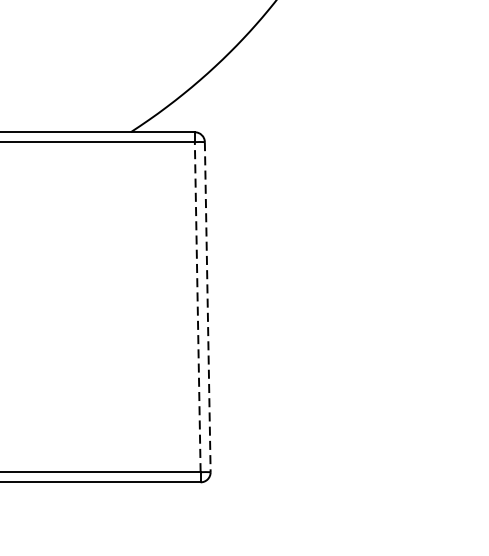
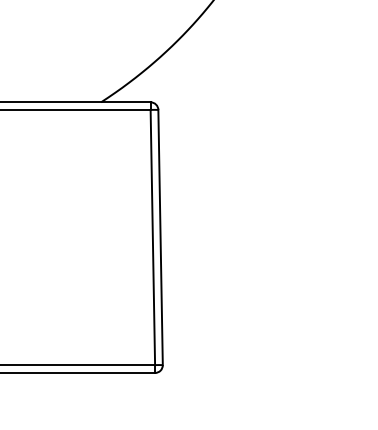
line: (197, 307) -> (152, 237), dashed -> solid
line: (207, 307) -> (160, 237), dashed -> solid

